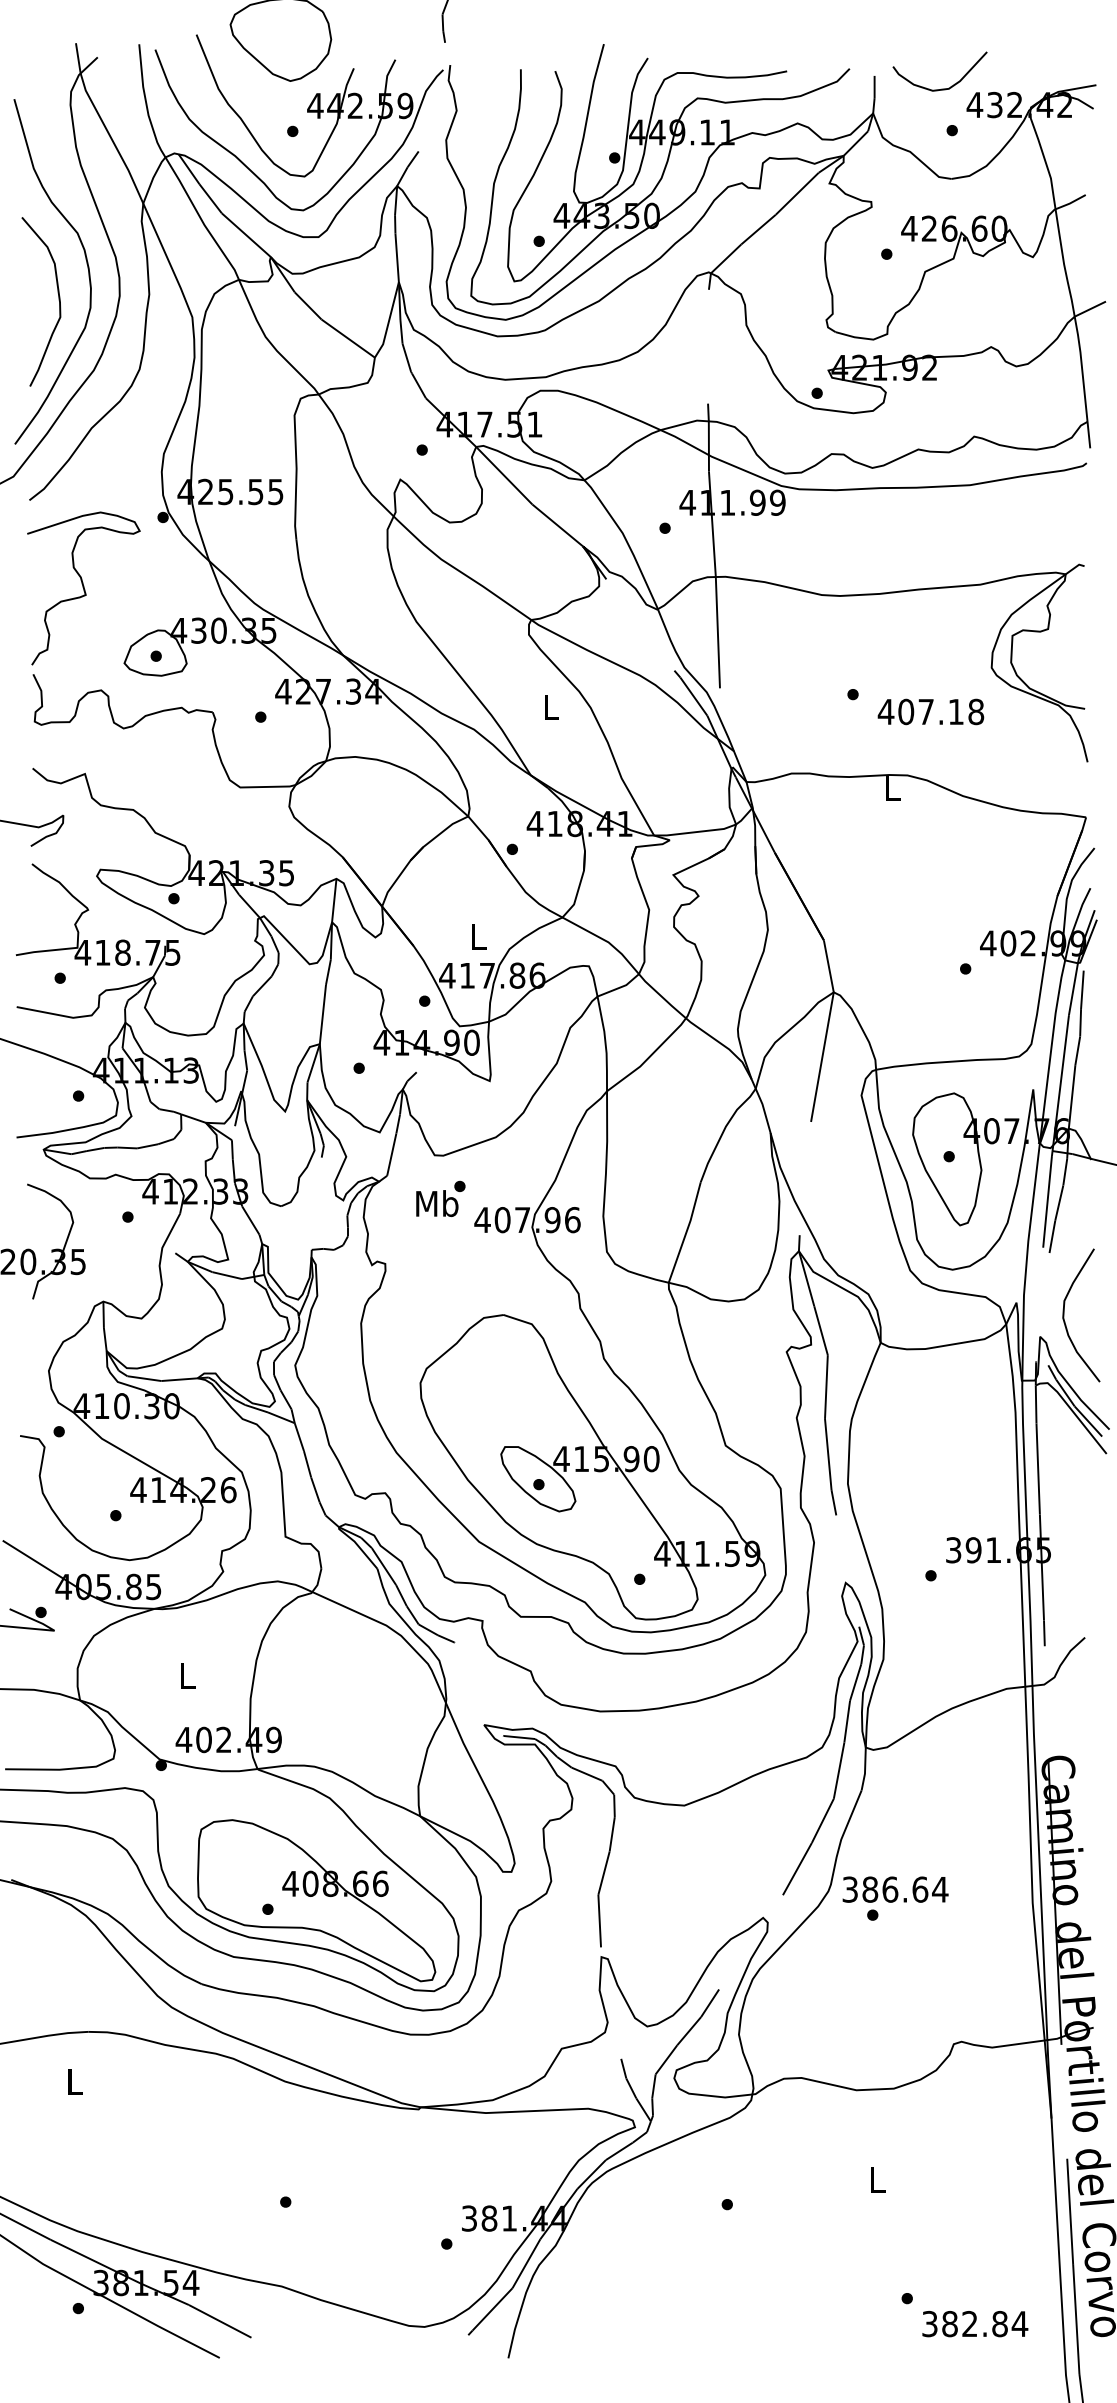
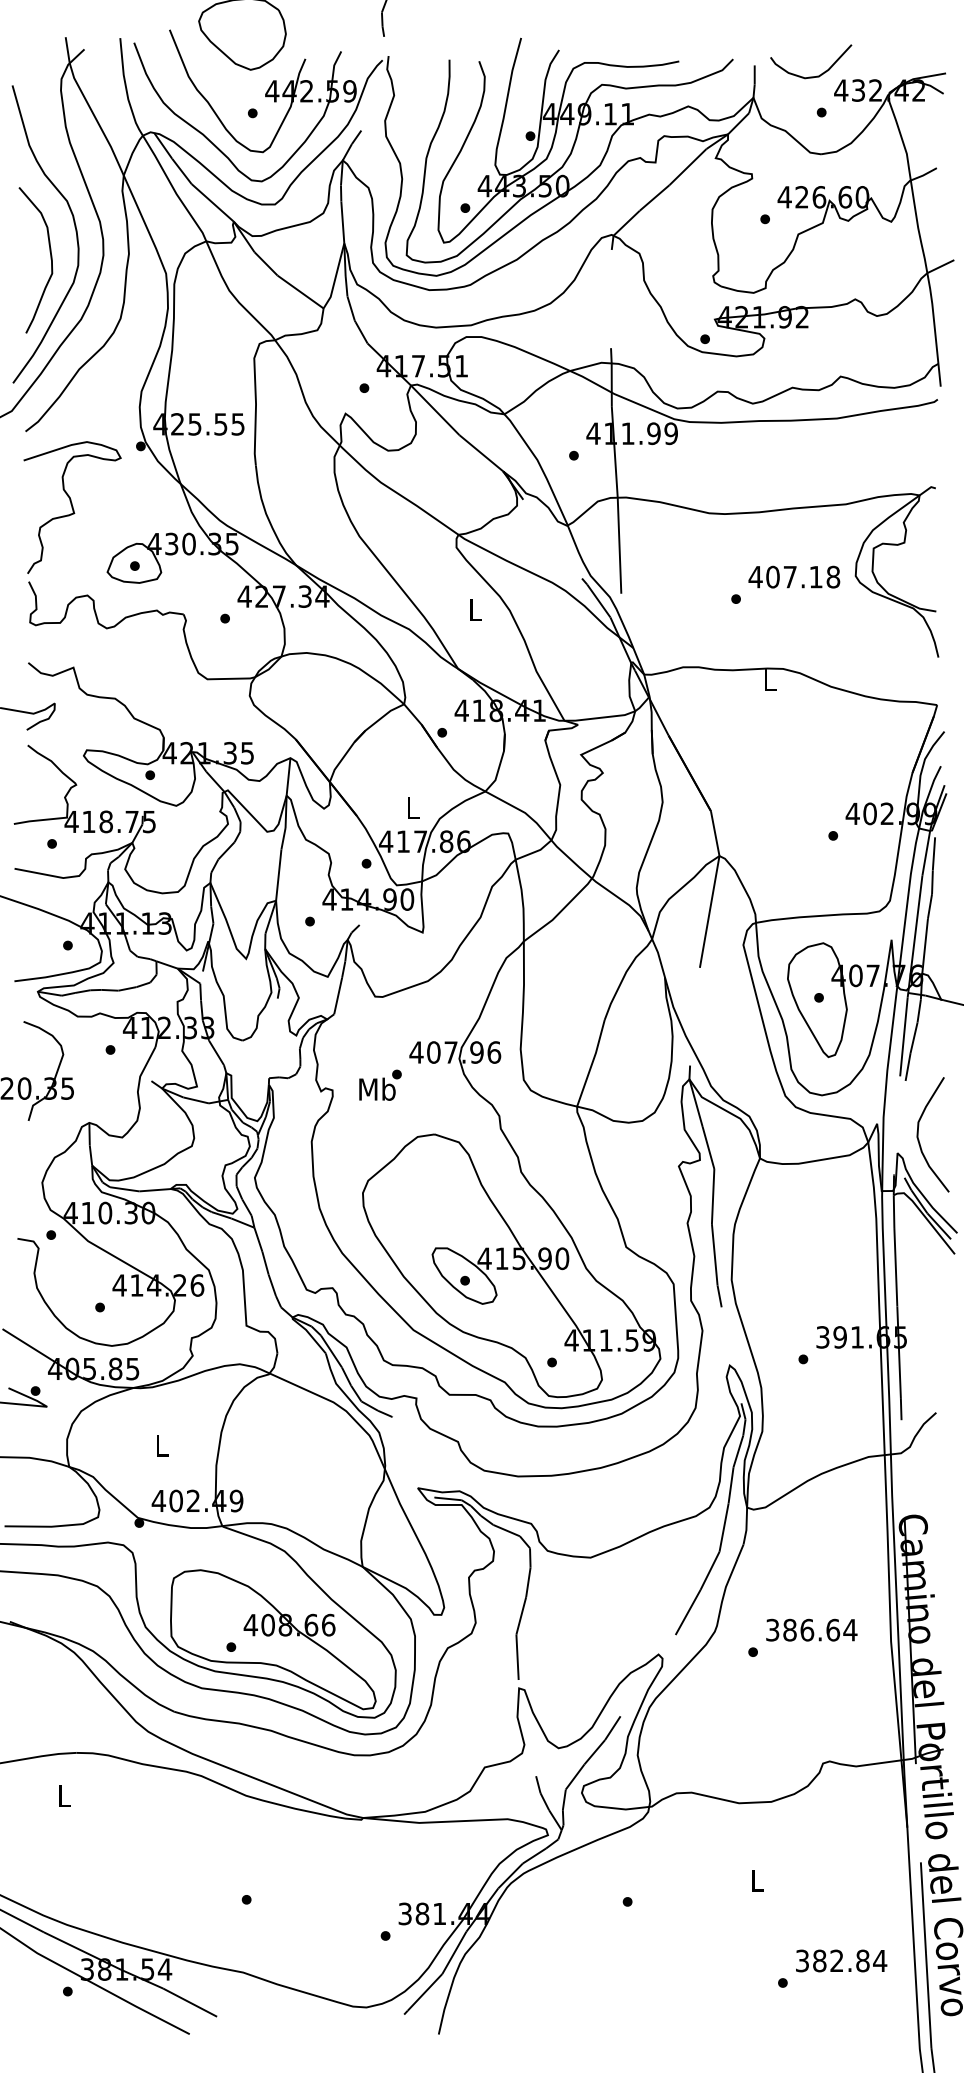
text: (931, 711) -> (794, 576), moved
text: (440, 1198) -> (380, 1084), moved
text: (895, 1888) -> (811, 1629), moved
text: (975, 2323) -> (841, 1960), moved

